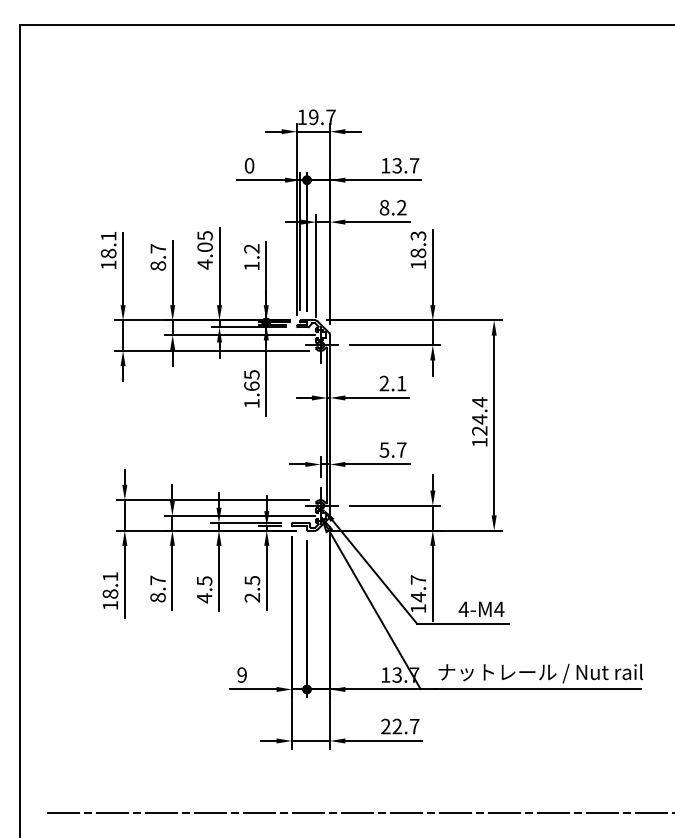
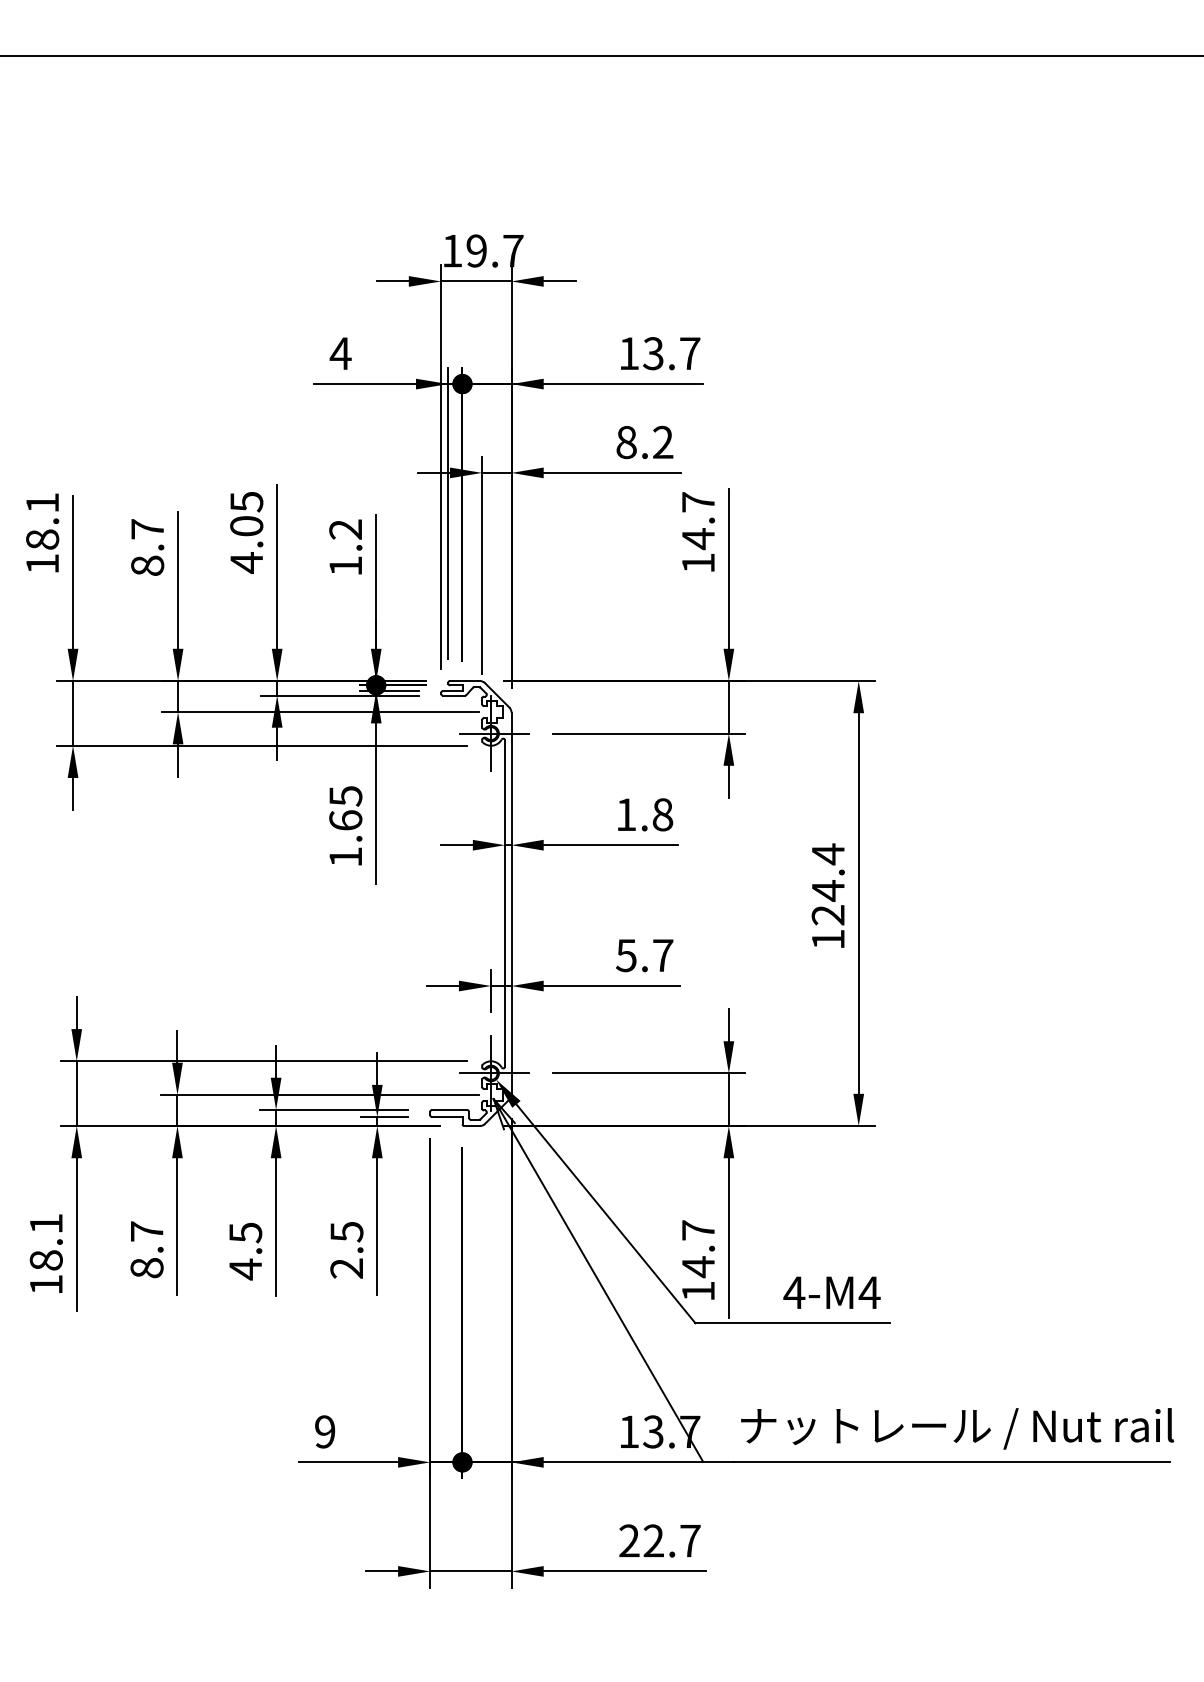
text: (249, 165) -> (340, 353), 0 -> 4
text: (418, 244) -> (698, 520), 18.3 -> 14.7
text: (392, 383) -> (643, 814), 2.1 -> 1.8

